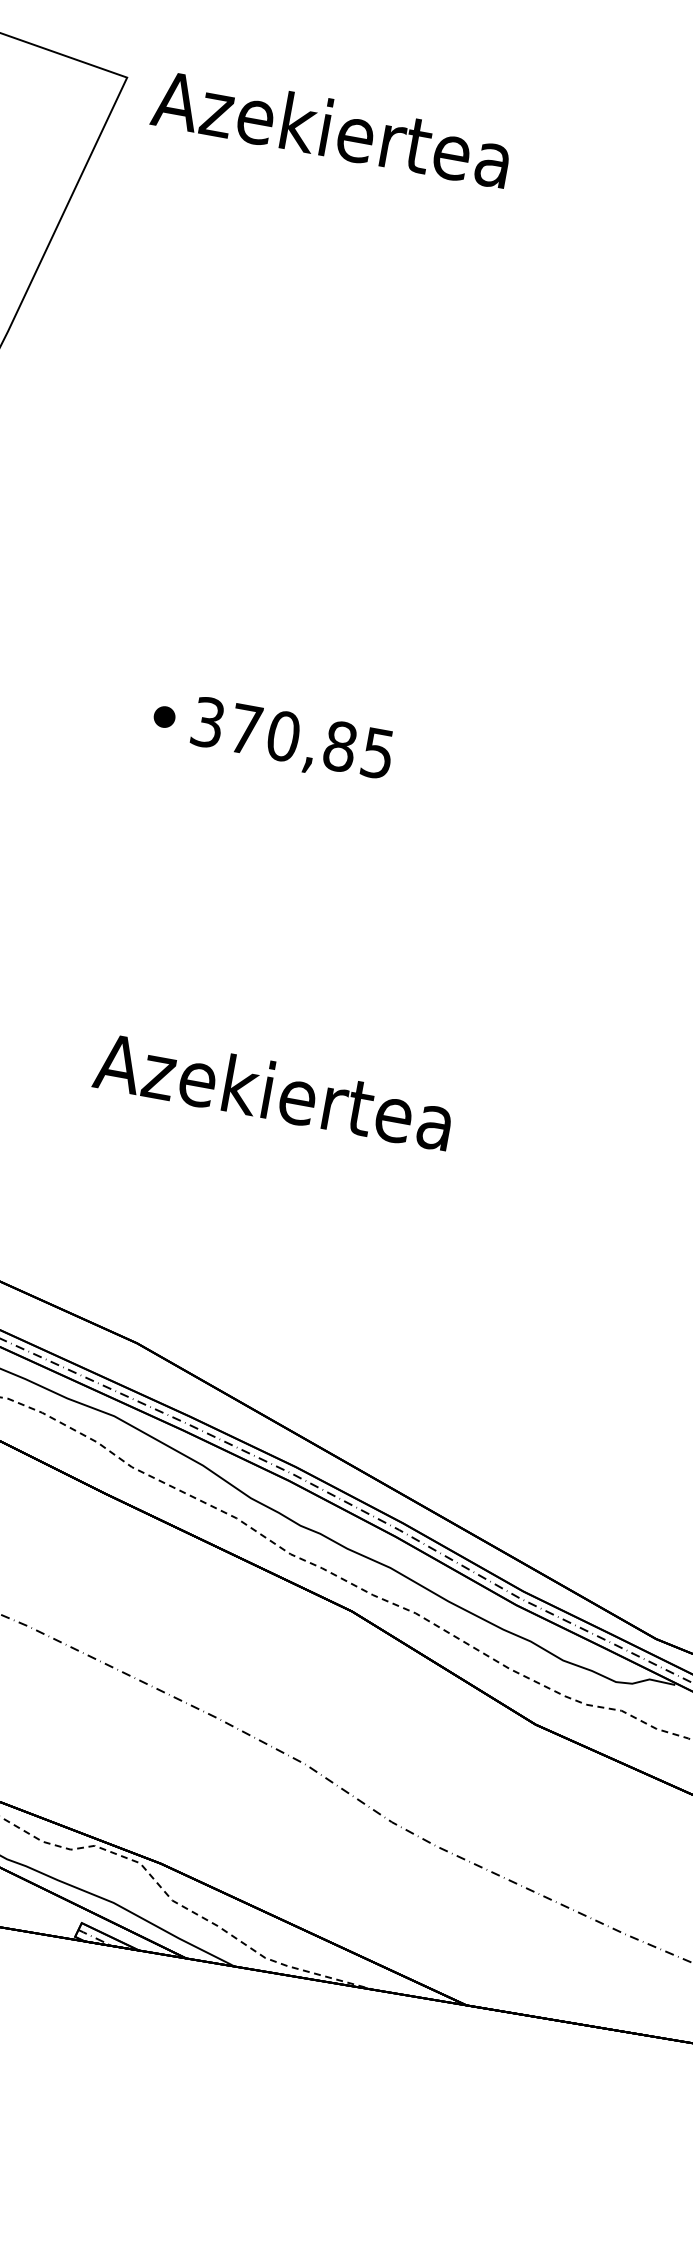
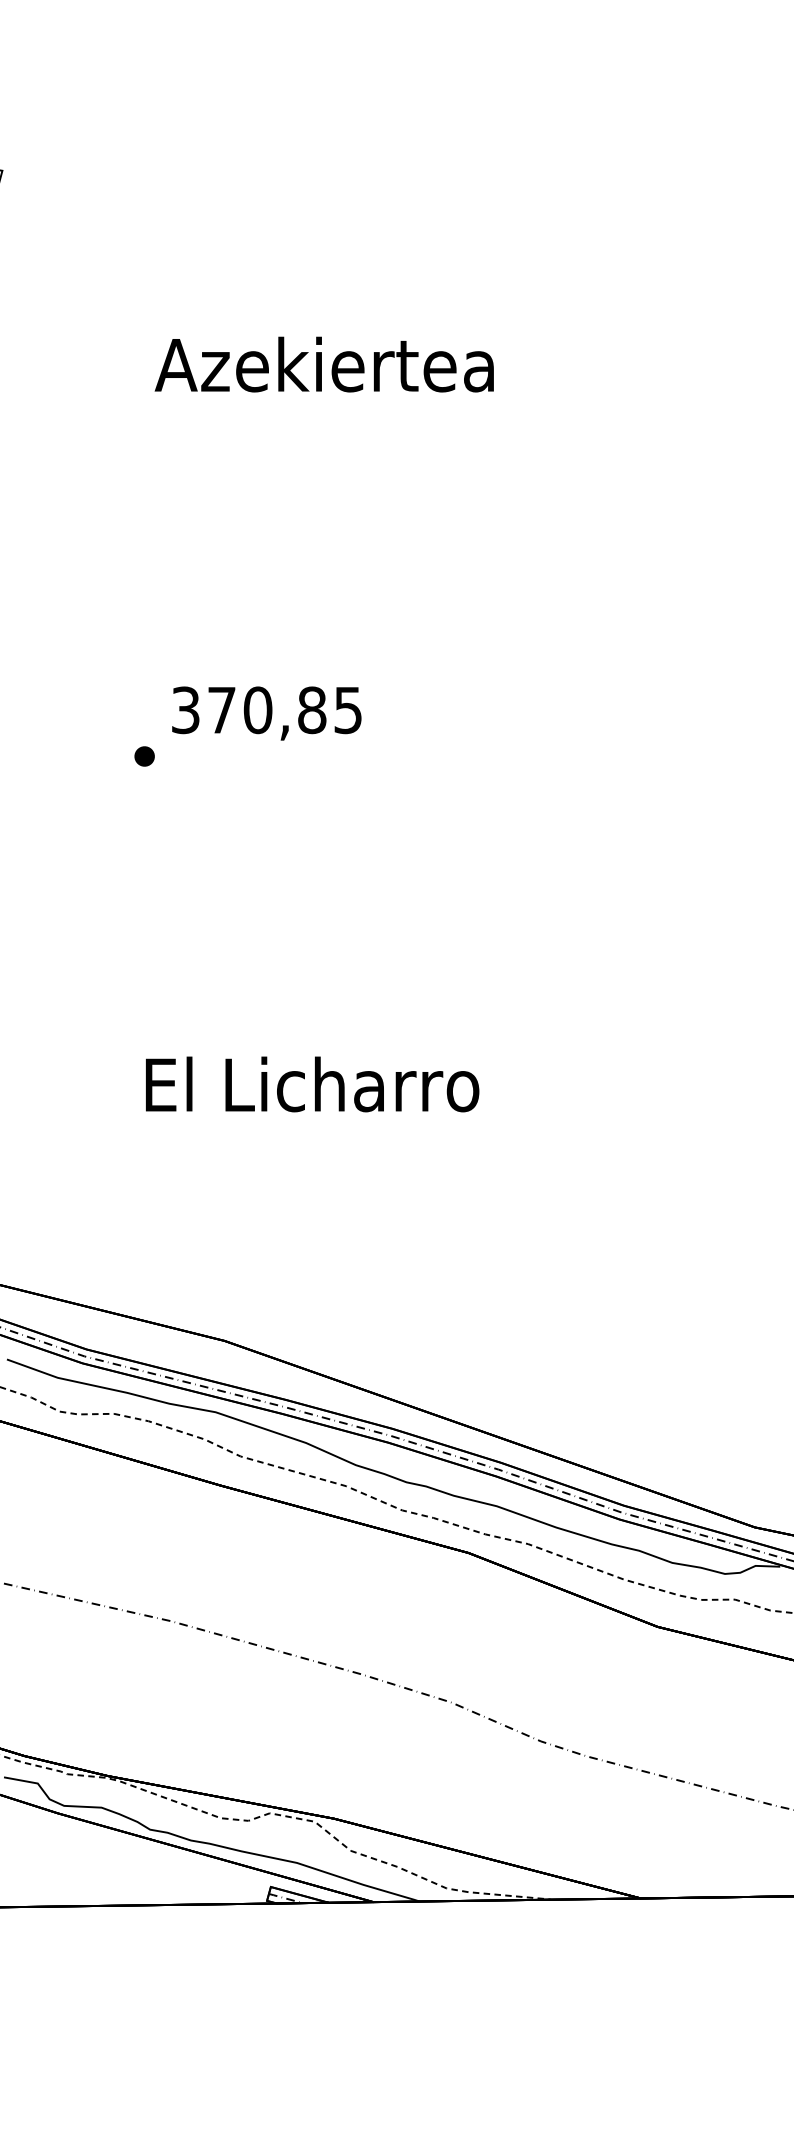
text: (330, 128) -> (323, 364), moved
text: (291, 741) -> (266, 713), moved
text: (274, 1091) -> (309, 1084), Azekiertea -> El Licharro

